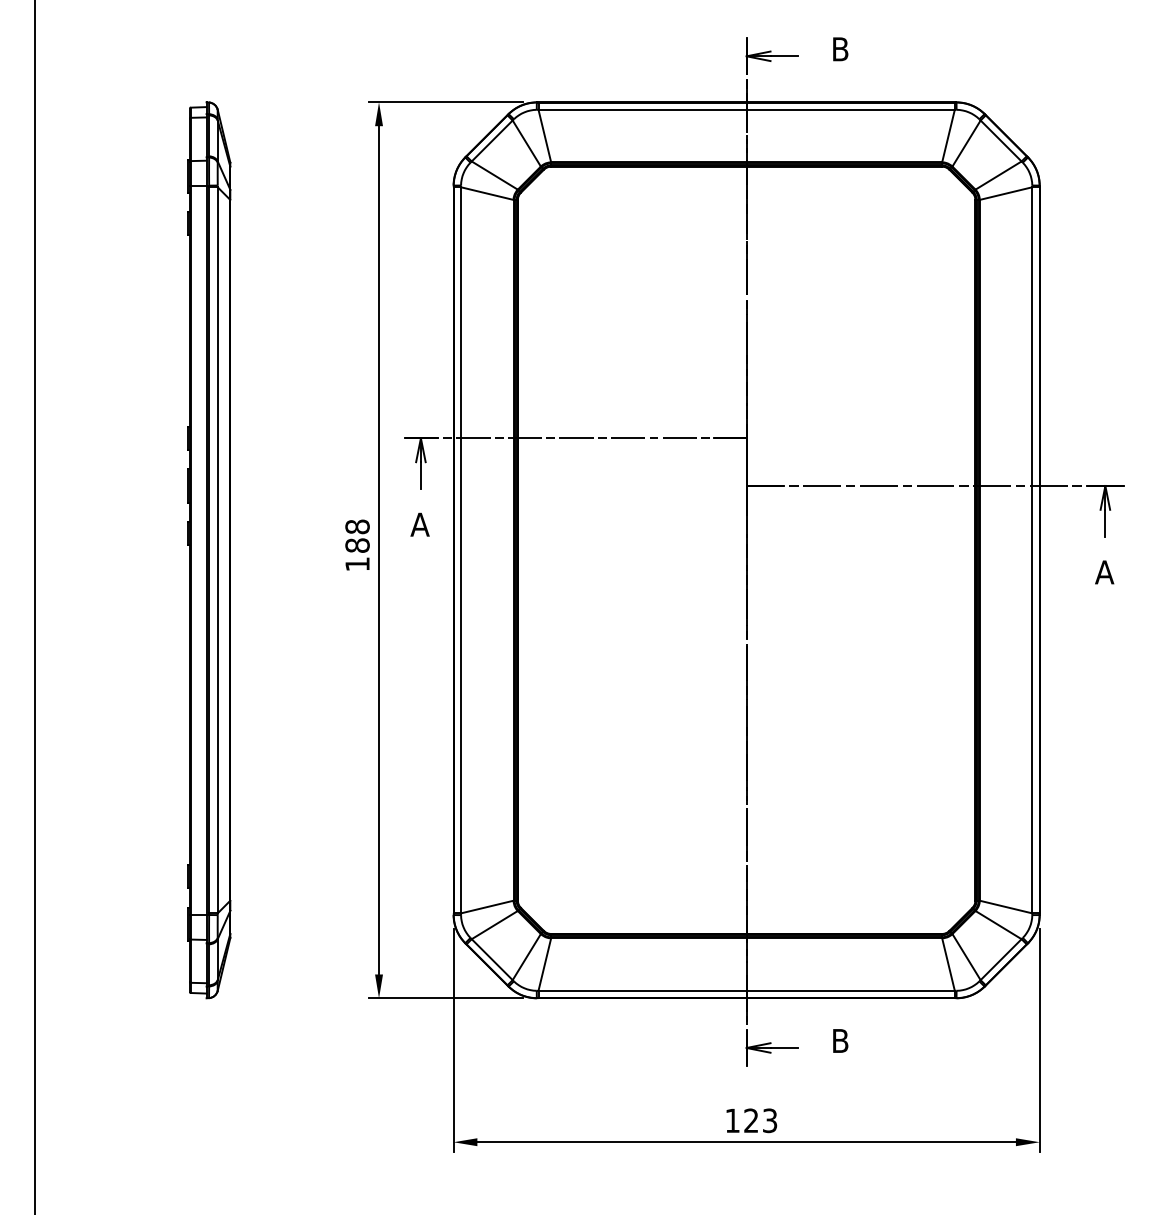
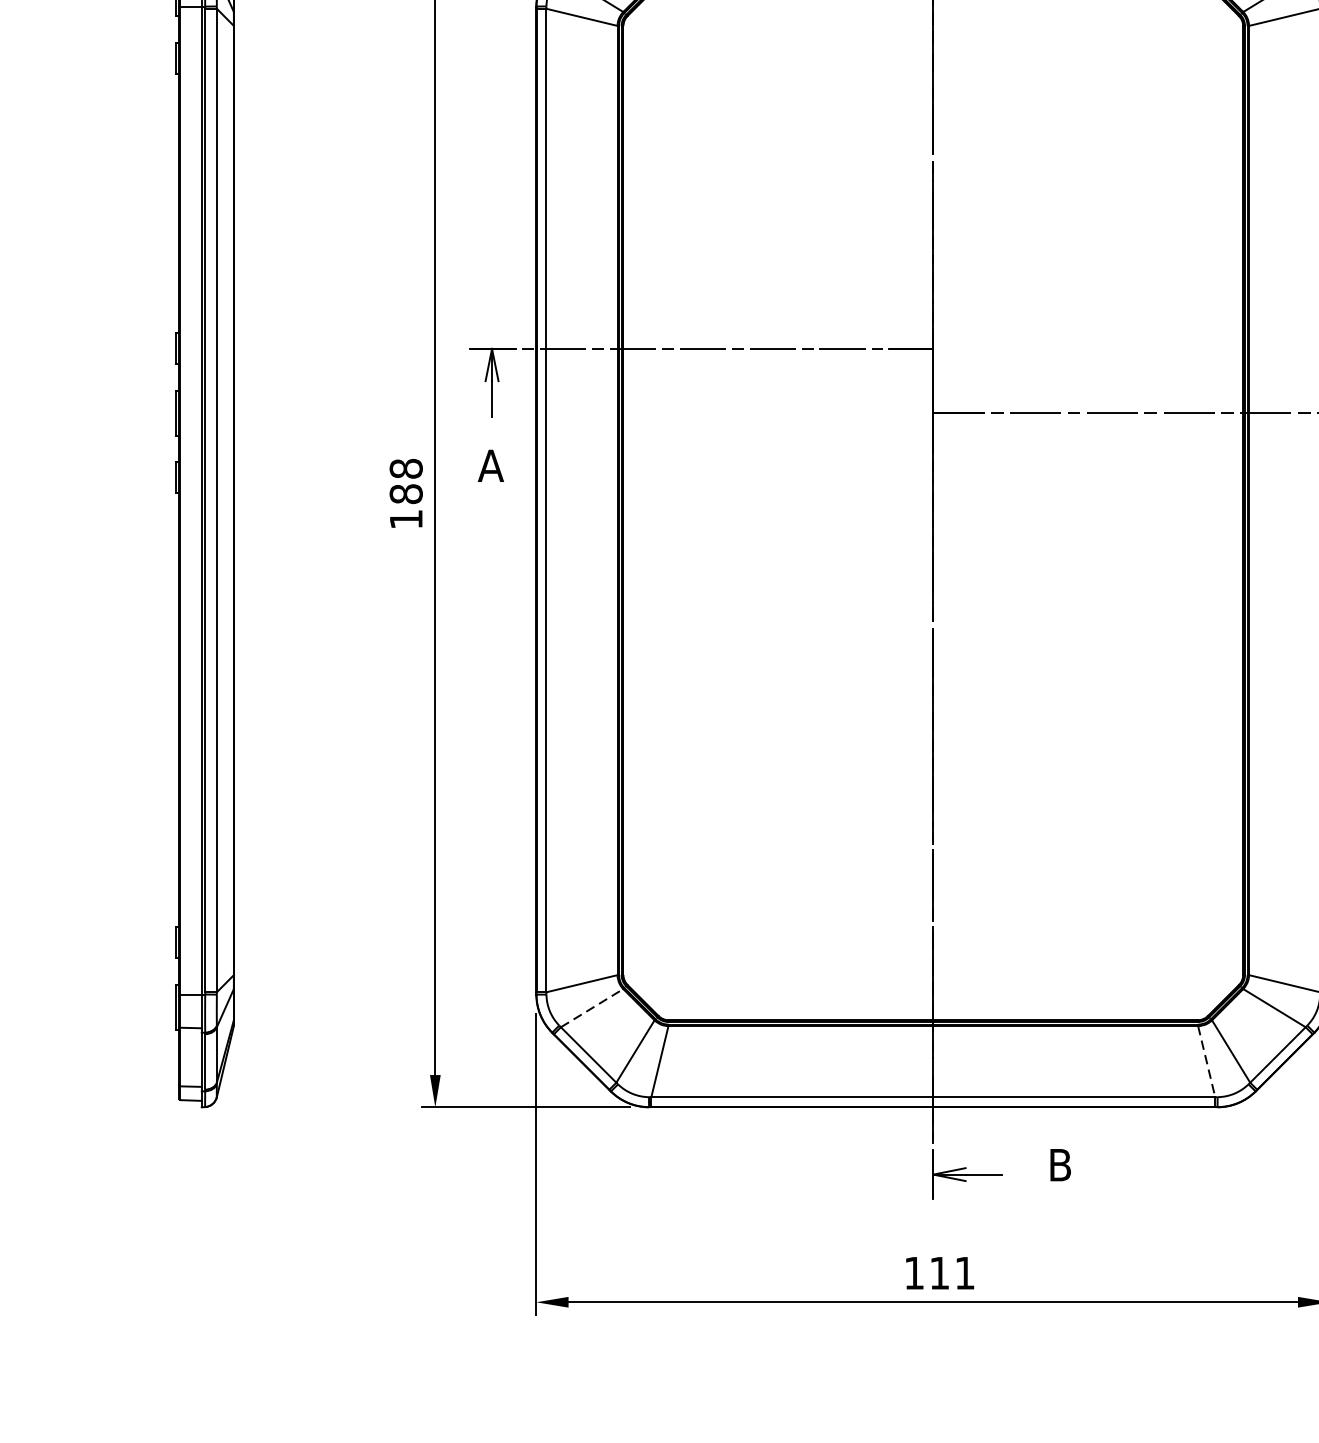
line: (495, 924) -> (593, 1007), solid -> dashed
line: (948, 965) -> (1206, 1062), solid -> dashed
text: (760, 1120) -> (952, 1272), 123 -> 111

